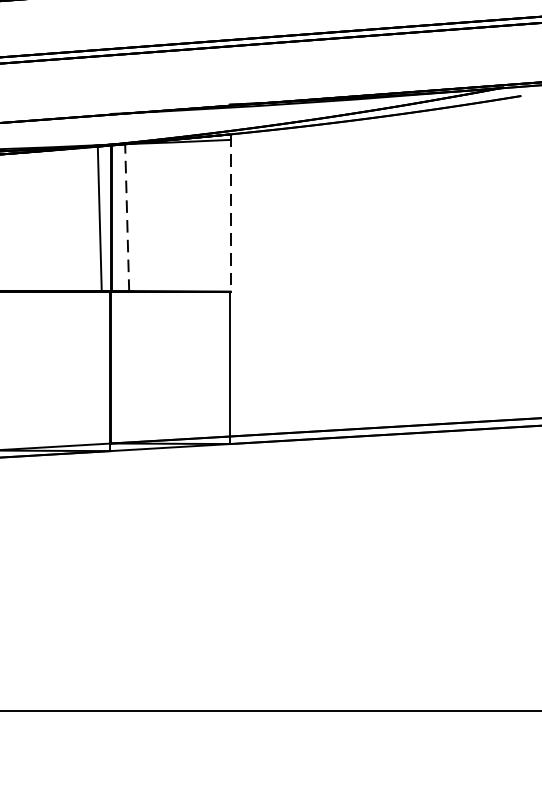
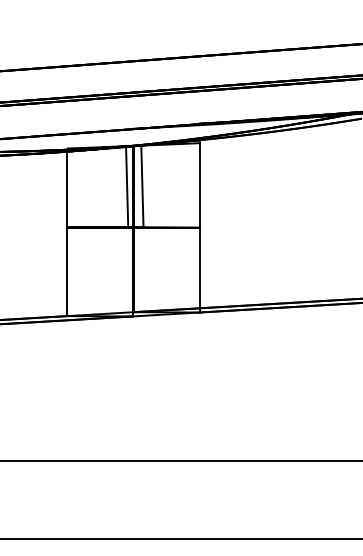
line: (231, 212) -> (200, 183), dashed -> solid
line: (127, 217) -> (142, 186), dashed -> solid

